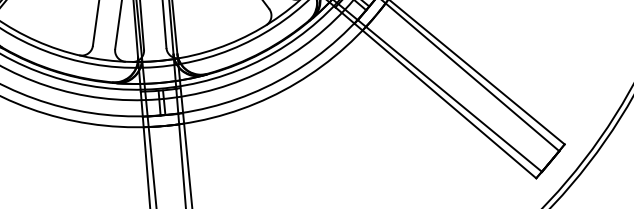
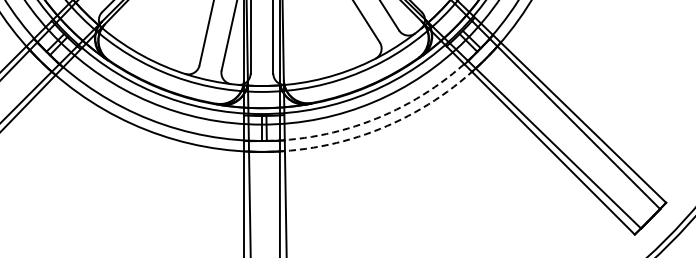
arc: (278, 80) -> (383, 115), solid -> dashed
arc: (283, 90) -> (387, 125), solid -> dashed

